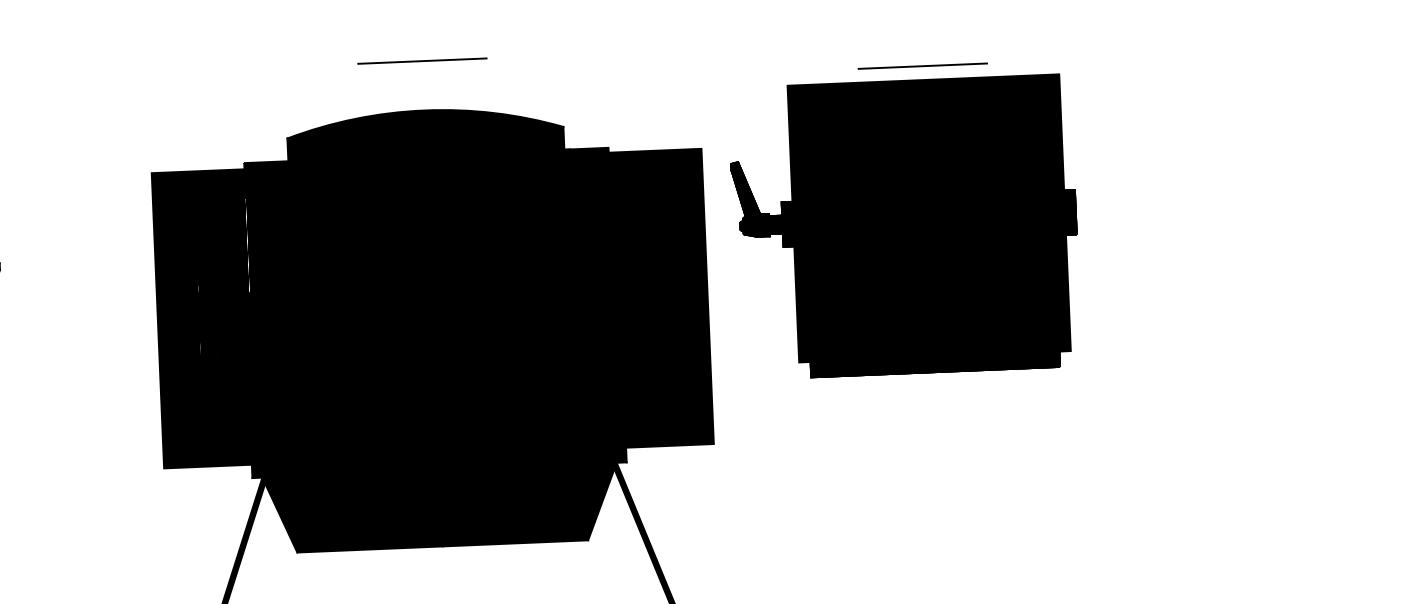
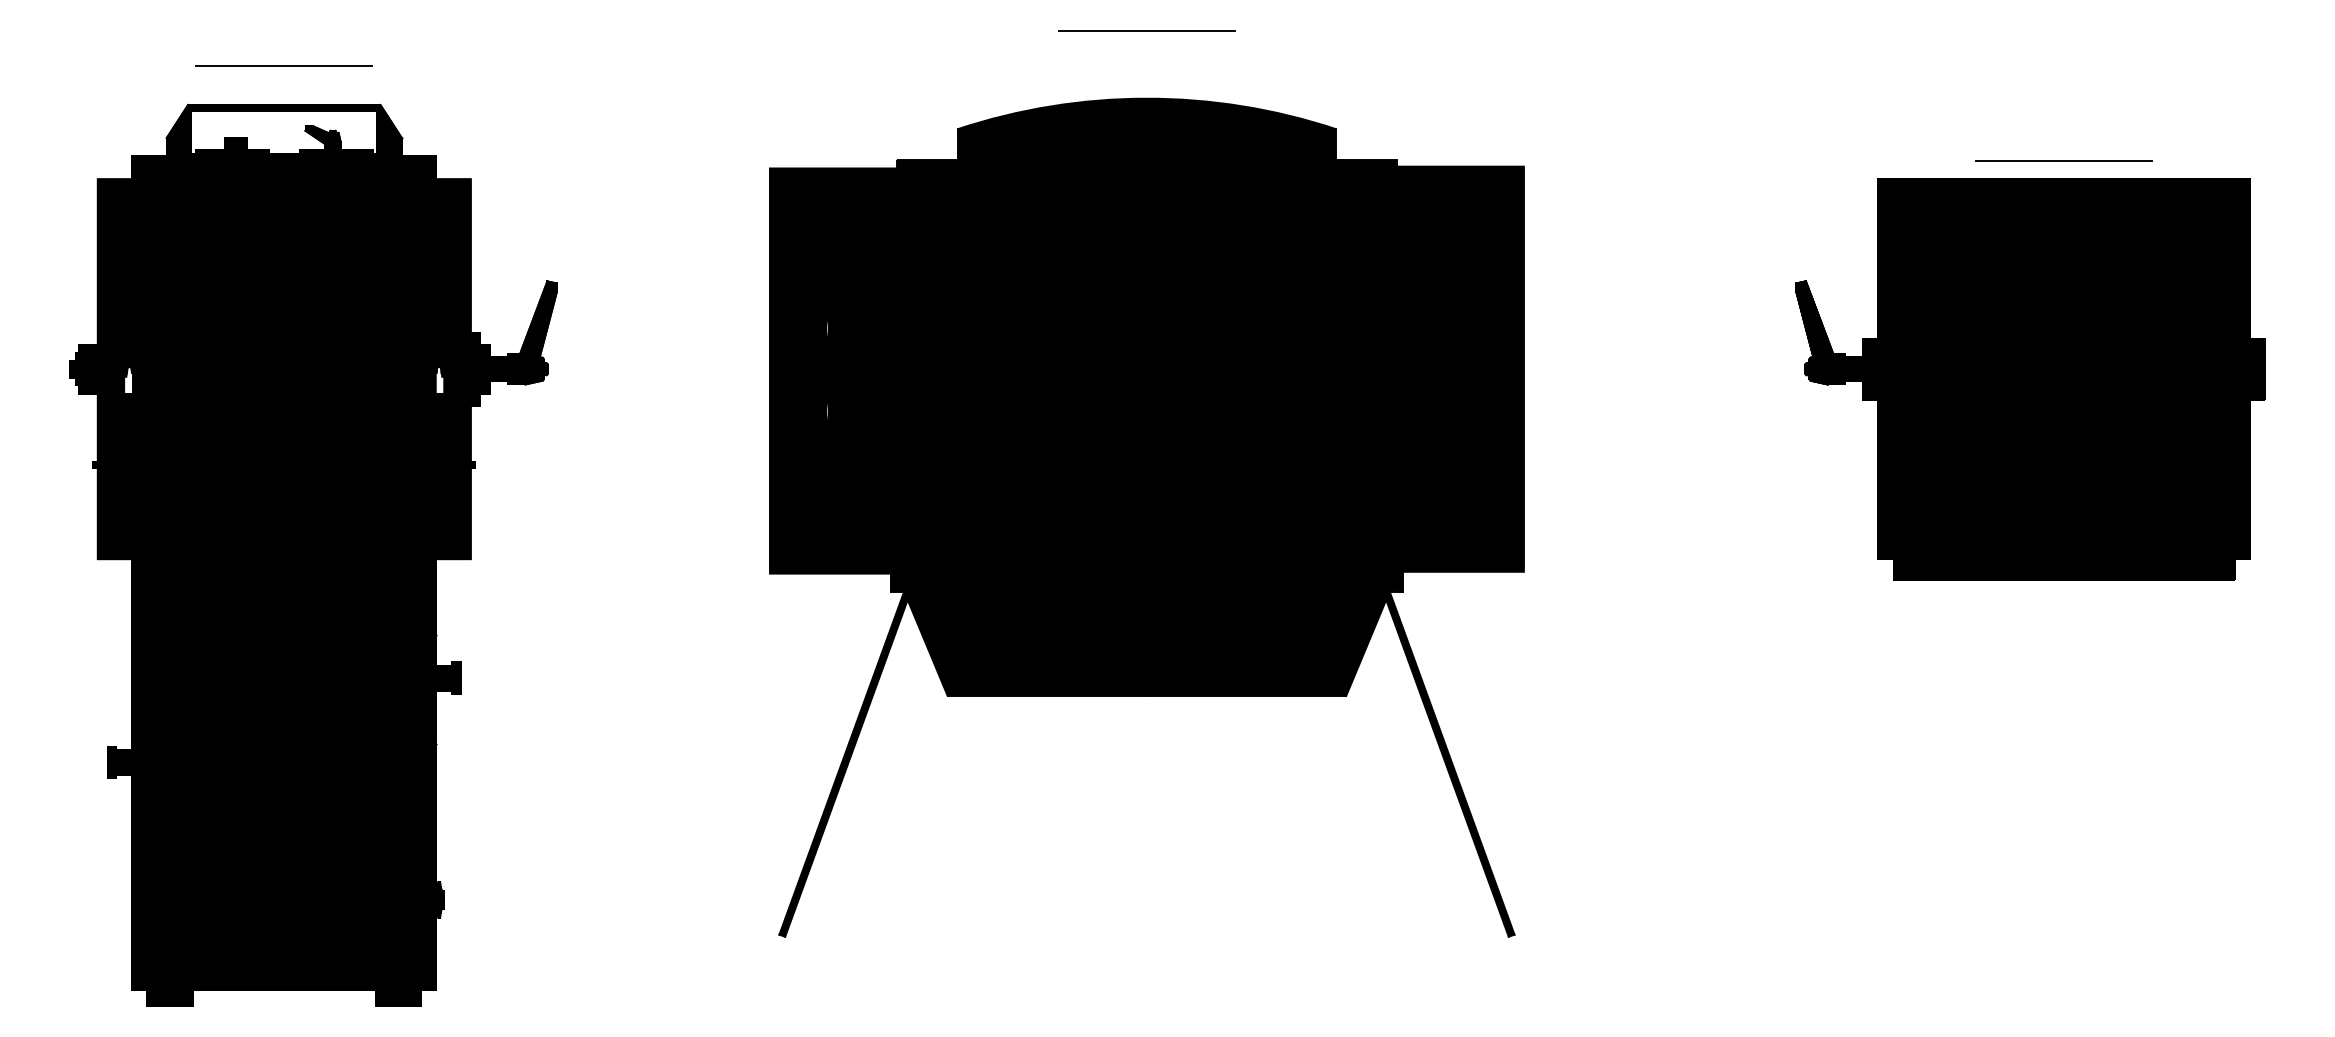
part: (904, 220) -> (2030, 370), moved

